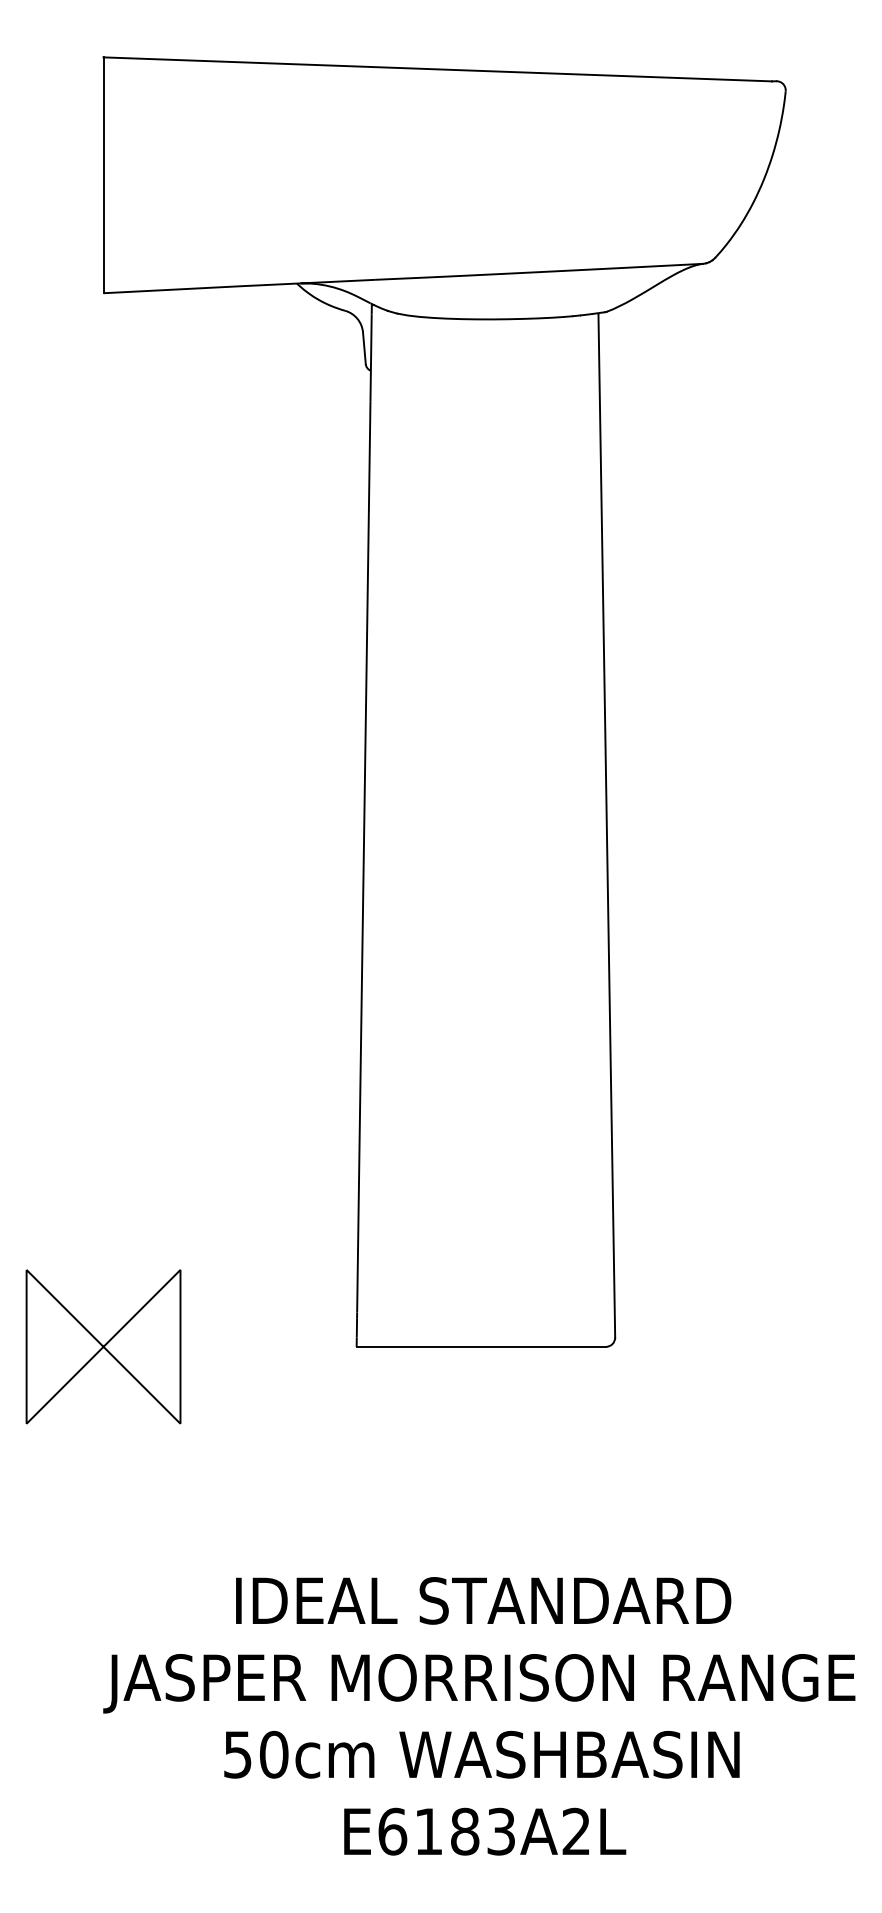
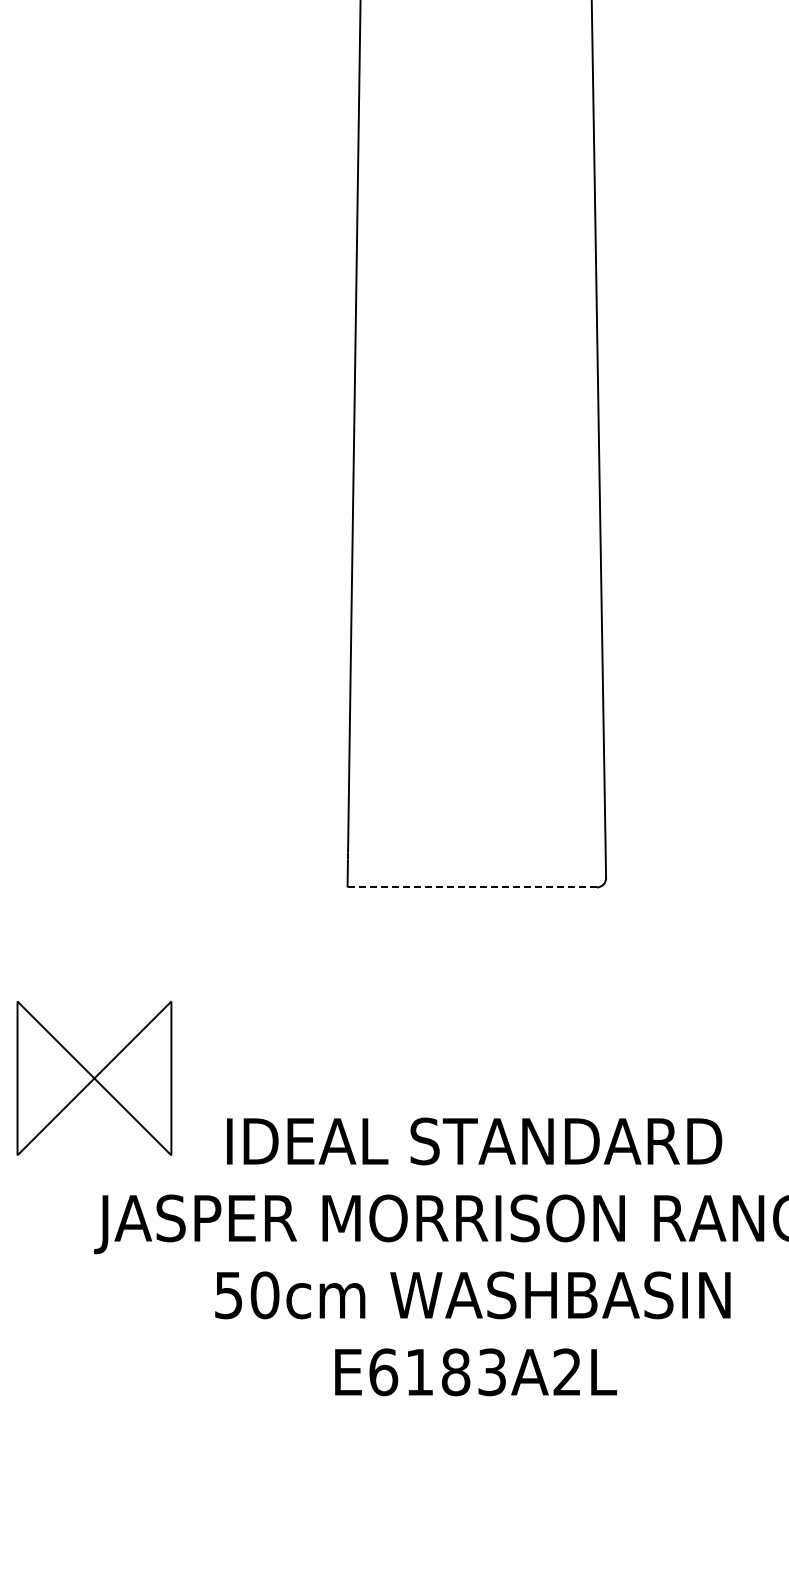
part: (103, 1346) -> (94, 1078), moved
line: (481, 1346) -> (472, 887), solid -> dashed

